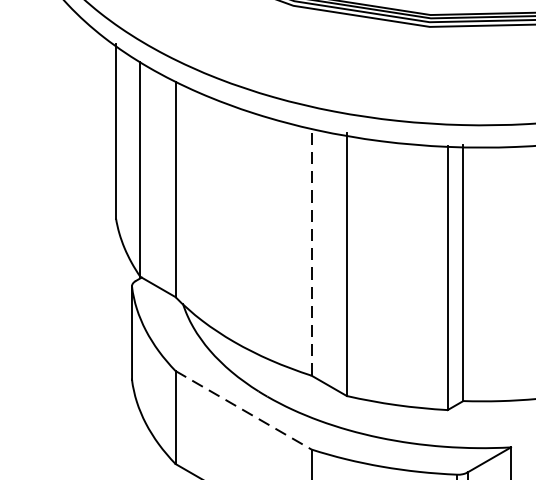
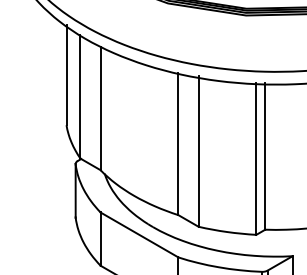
line: (311, 252) -> (178, 144), dashed -> solid
line: (243, 409) -> (139, 234), dashed -> solid

